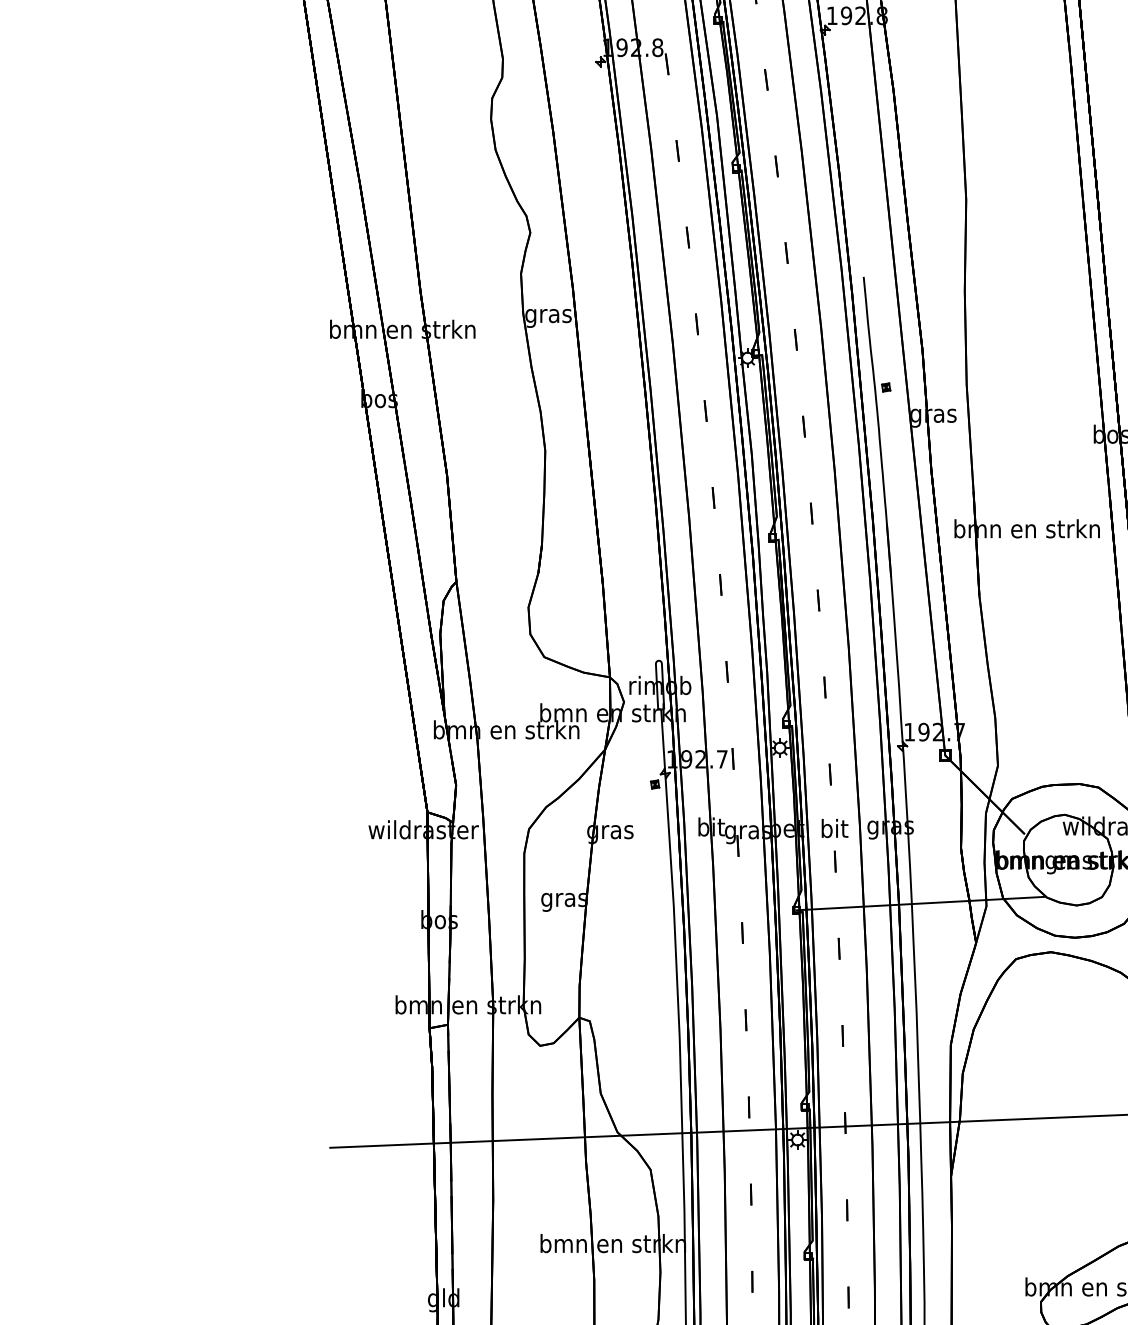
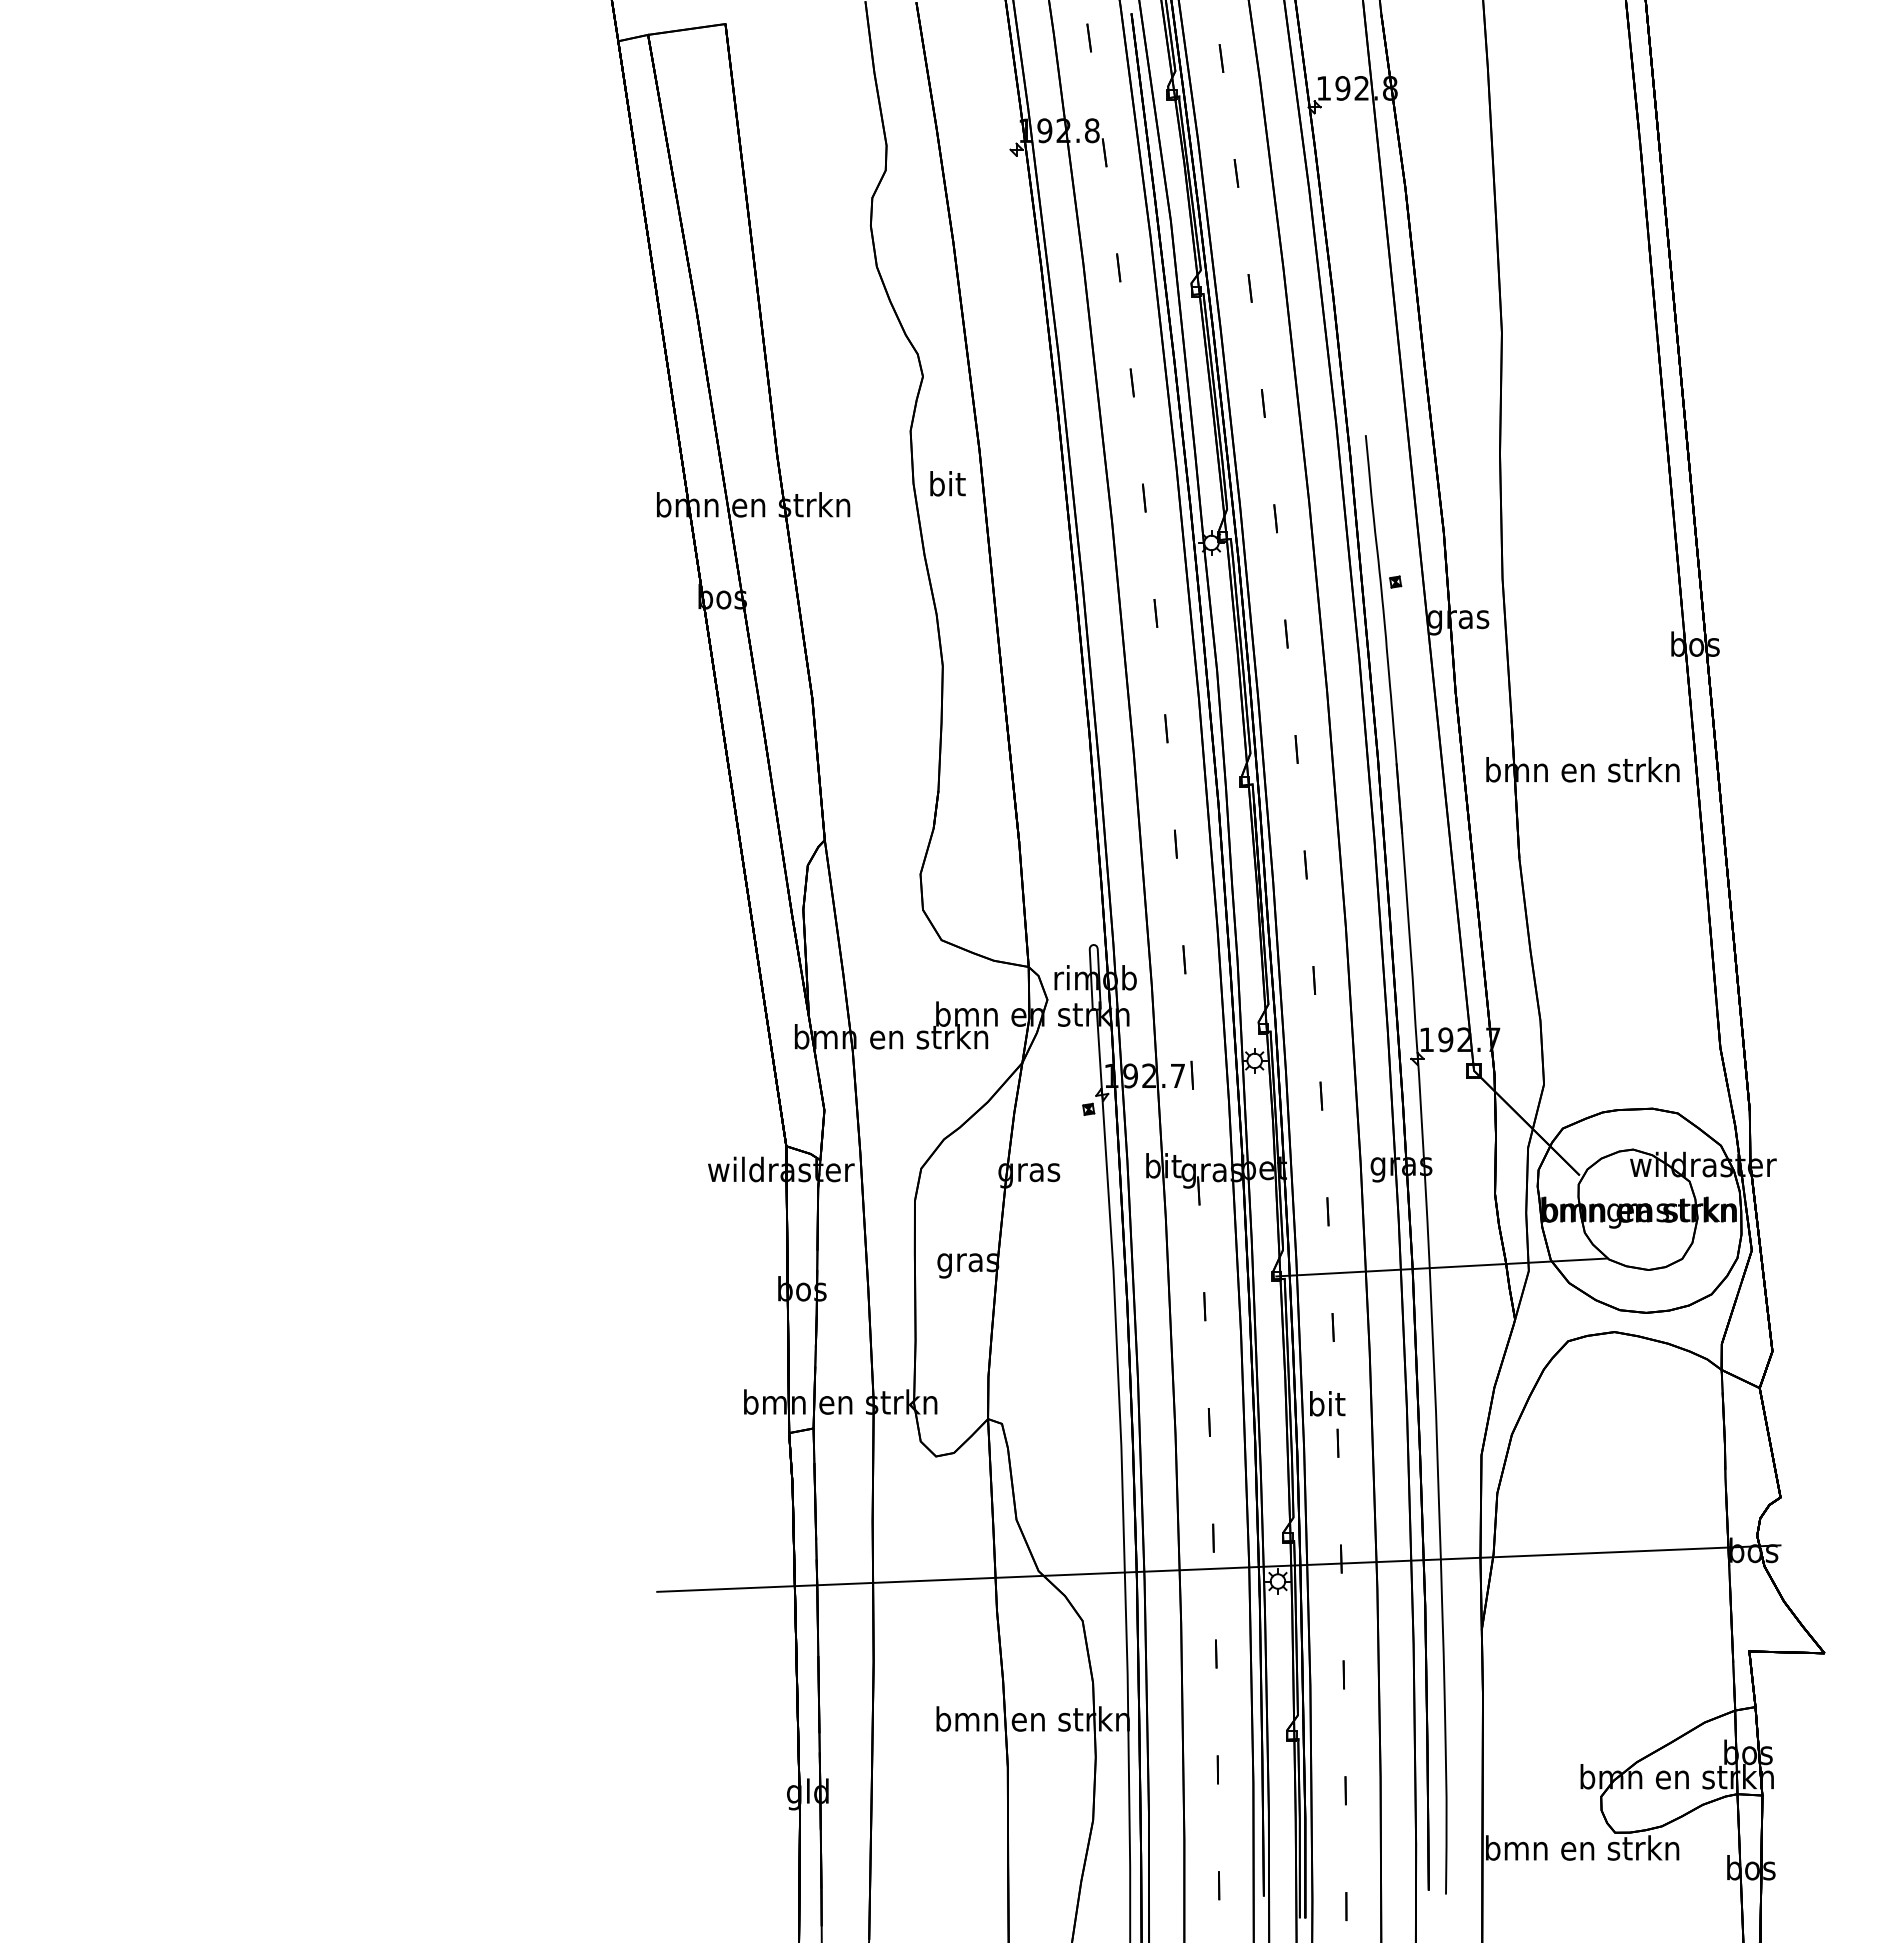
text: (548, 315) -> (946, 486), gras -> bit
text: (834, 828) -> (1327, 1403), moved

